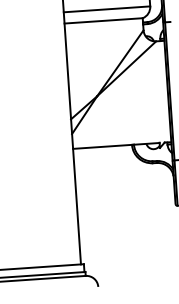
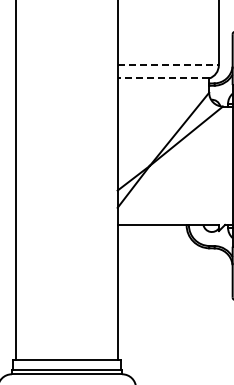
line: (107, 9) -> (168, 65), solid -> dashed
line: (103, 20) -> (163, 78), solid -> dashed

